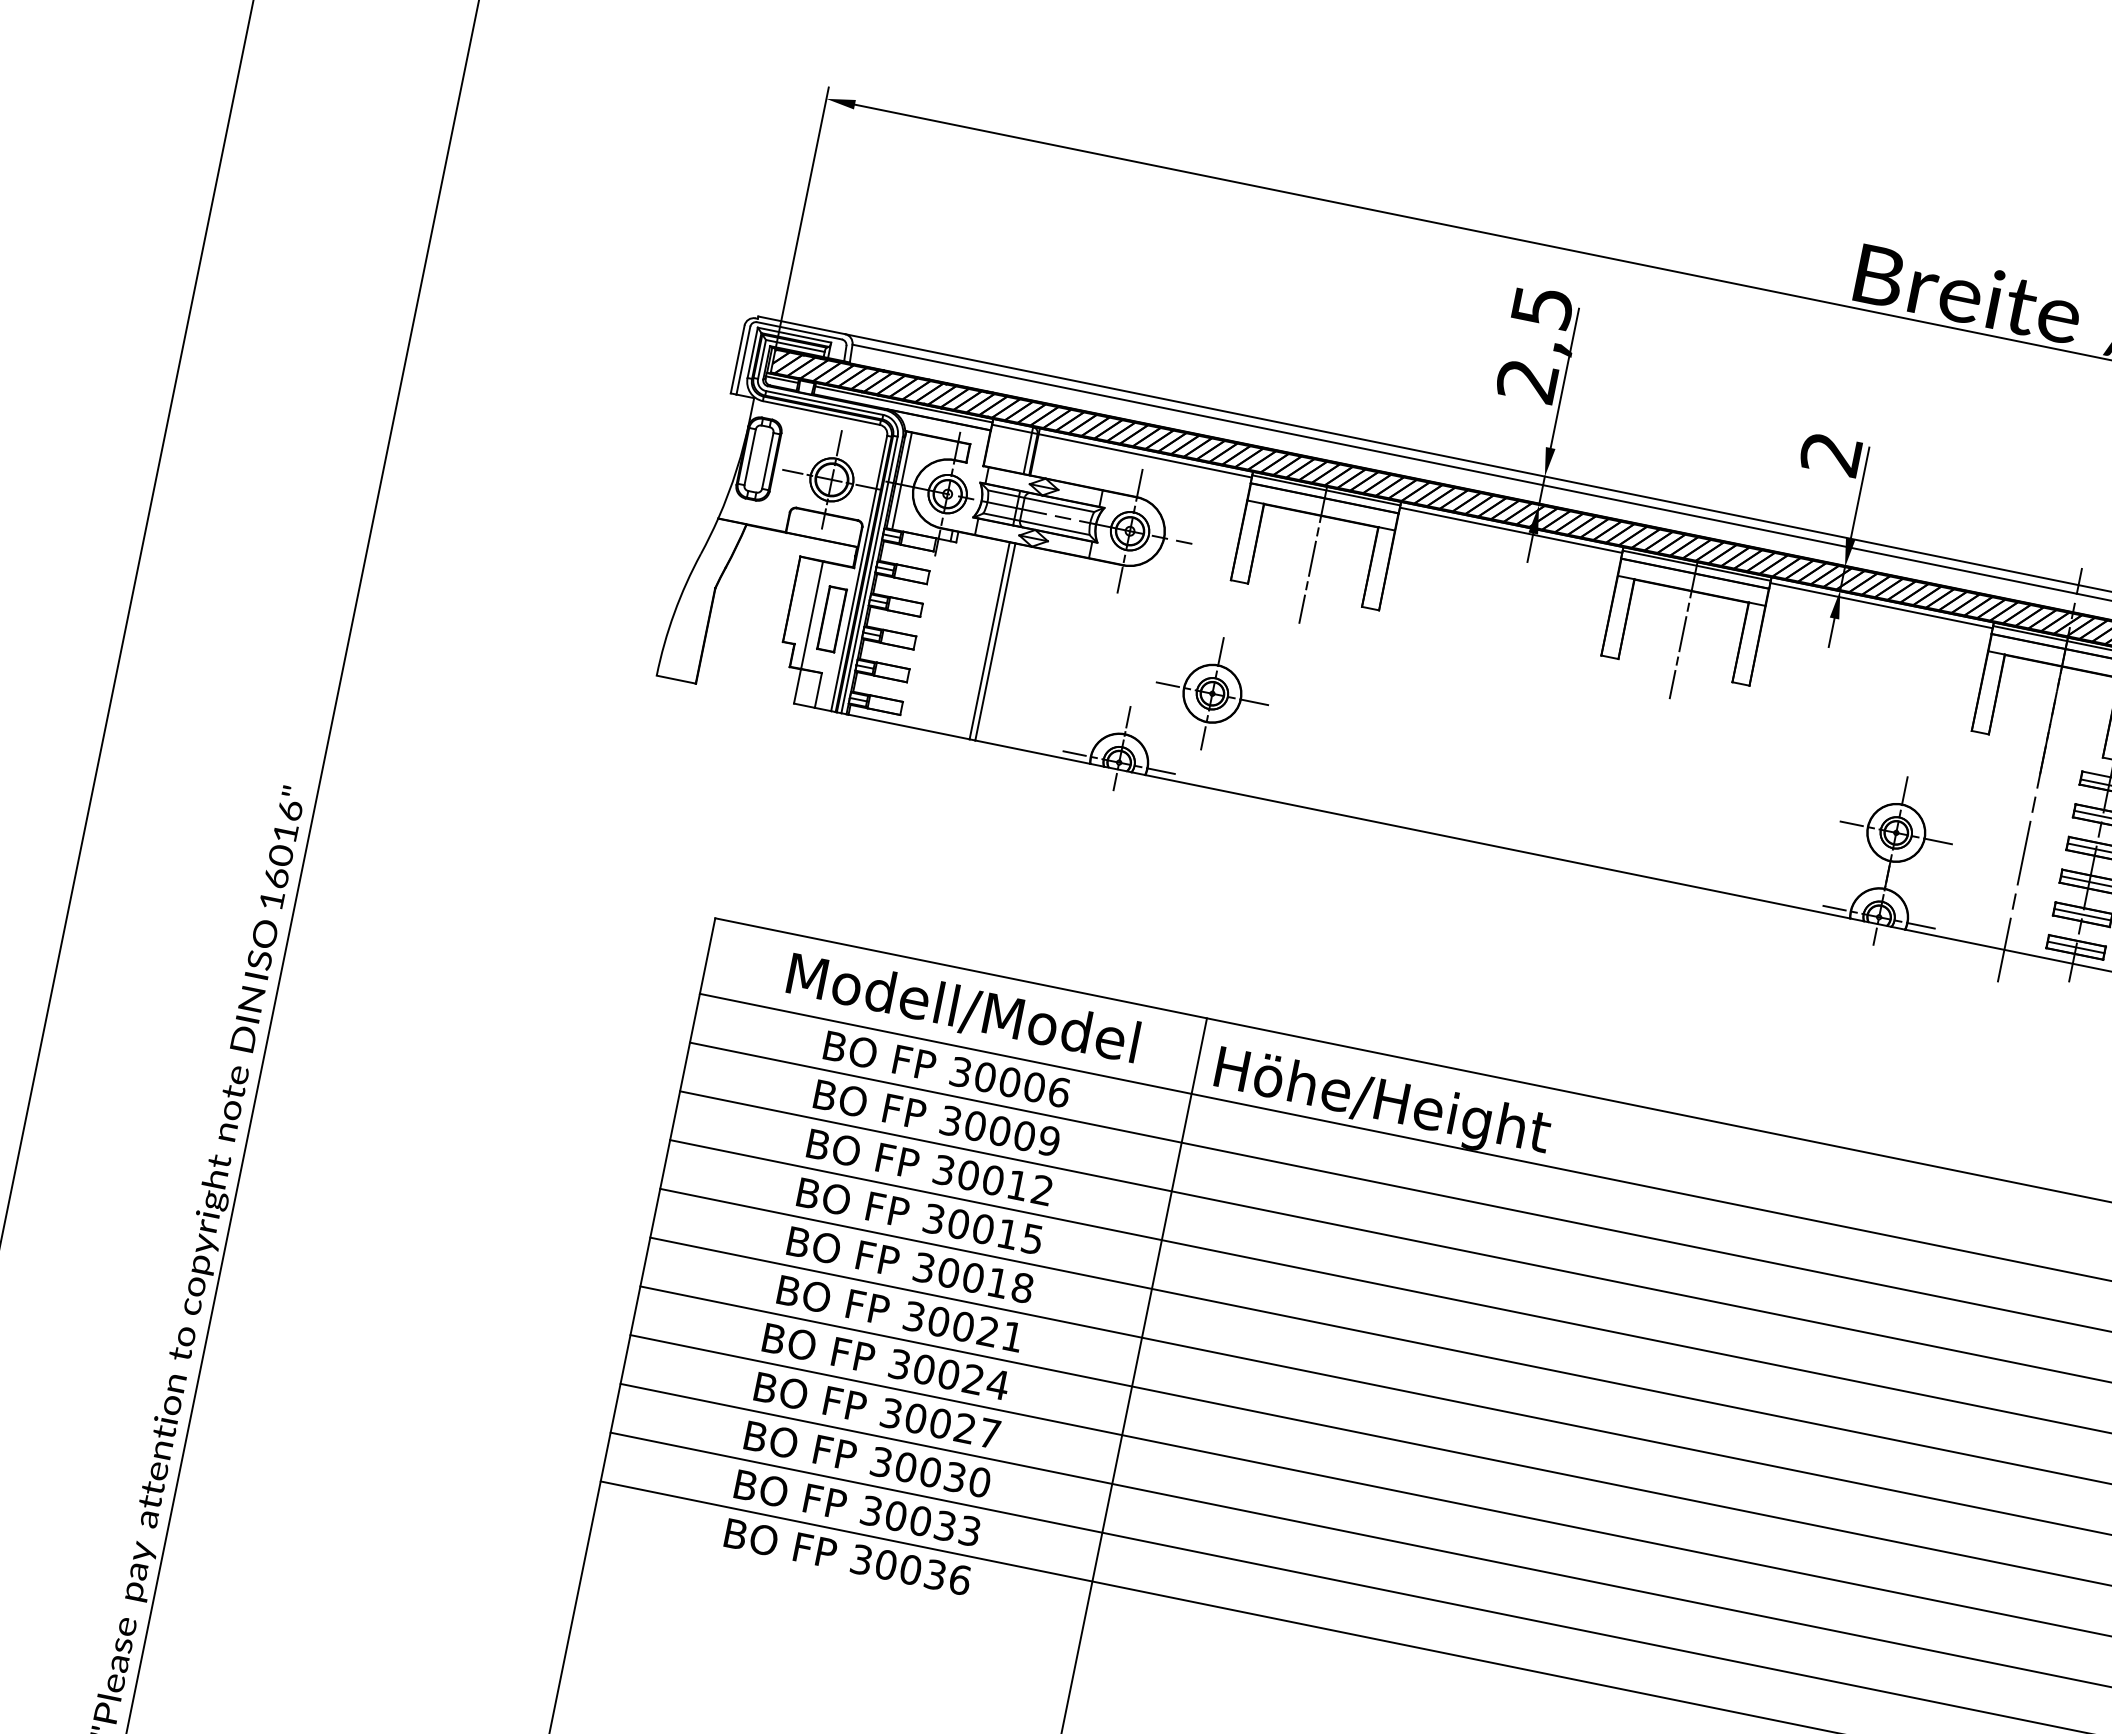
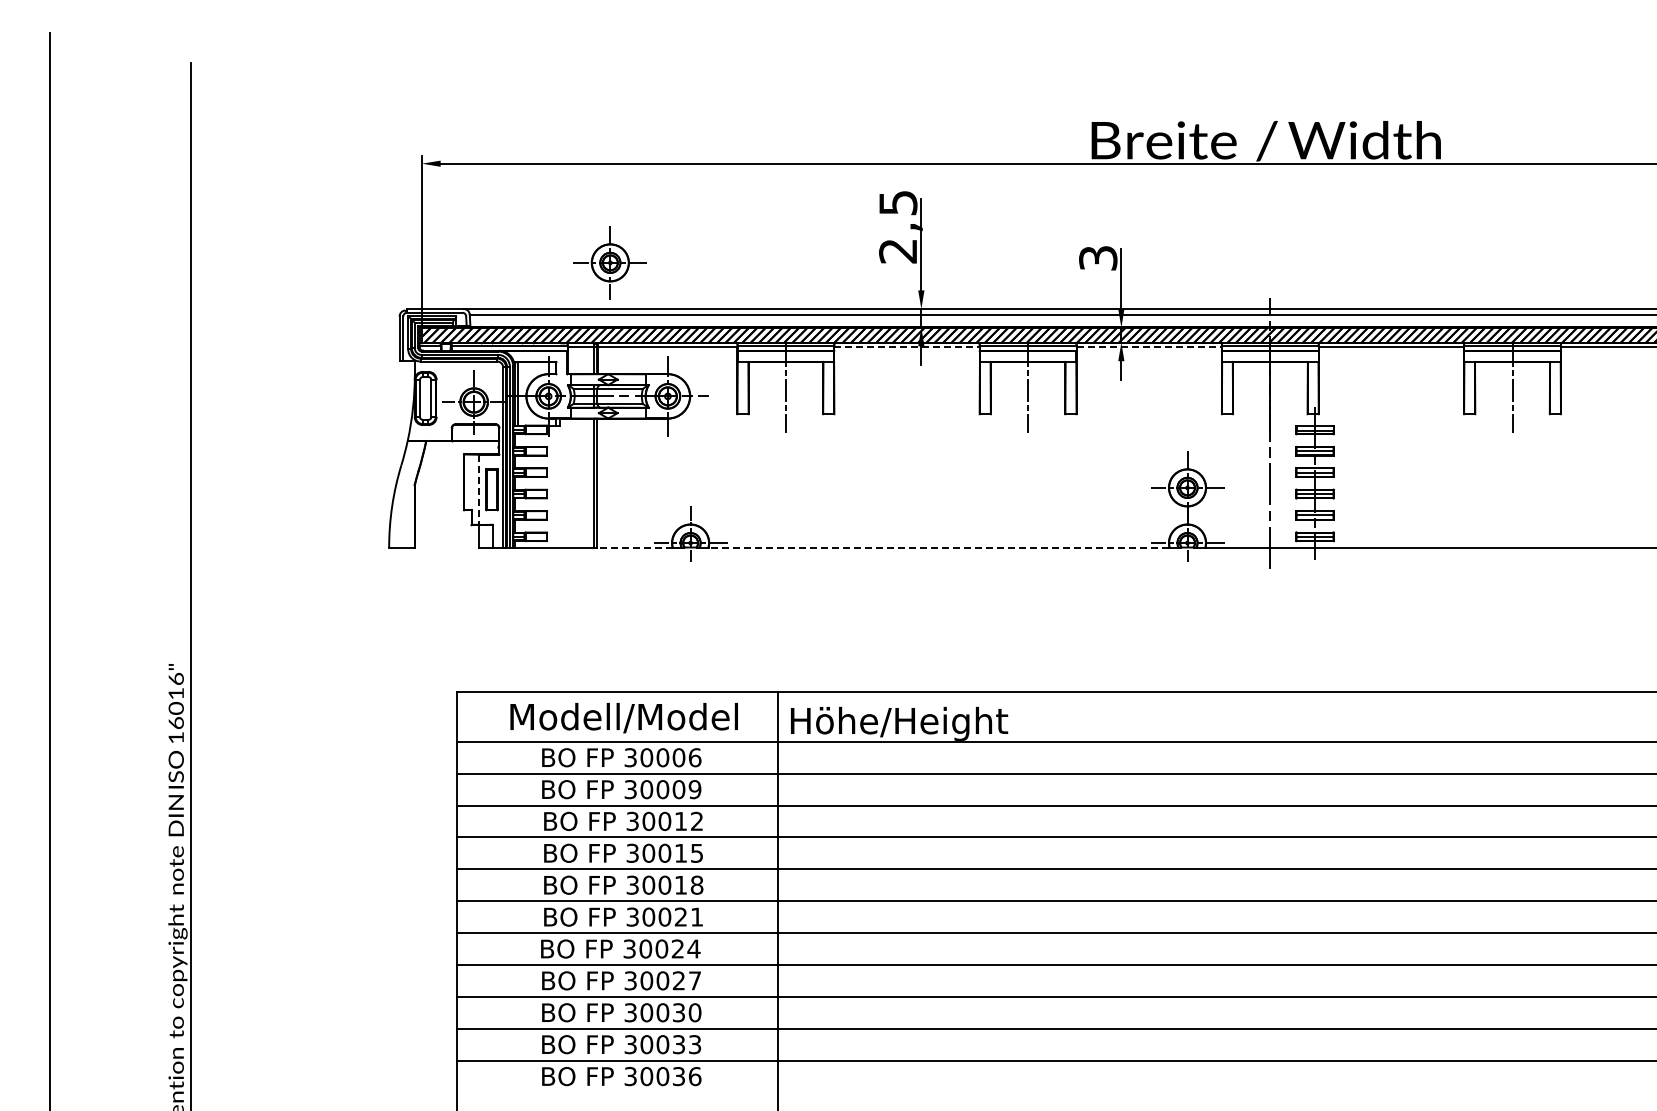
text: (1831, 454) -> (1098, 258), 2 -> 3
line: (1511, 531) -> (907, 347), solid -> dashed
line: (1881, 606) -> (1149, 347), solid -> dashed
line: (811, 616) -> (478, 490), solid -> dashed
part: (1211, 692) -> (609, 262), moved
line: (1033, 752) -> (635, 547), solid -> dashed
line: (1496, 846) -> (938, 547), solid -> dashed

